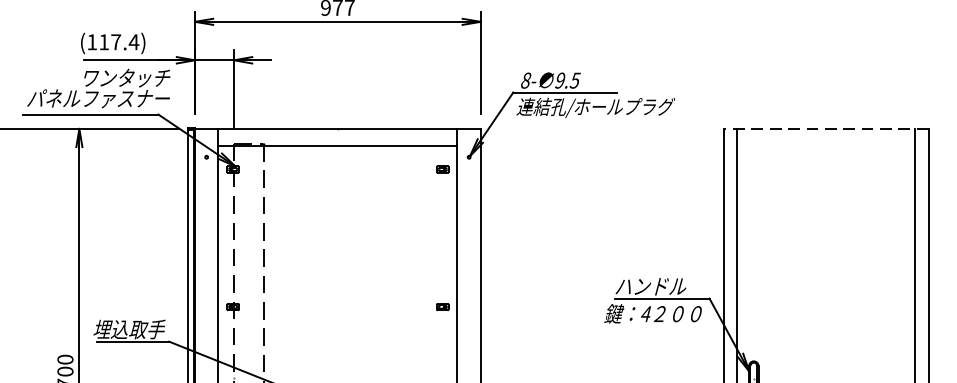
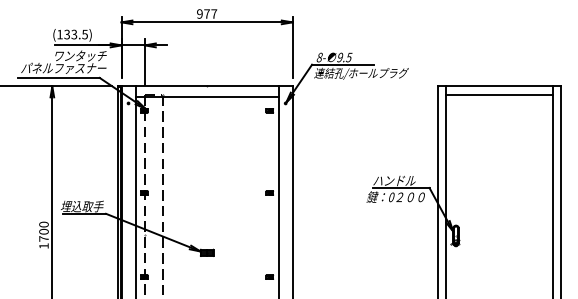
text: (119, 42) -> (76, 34), (117.4) -> (133.5)
line: (824, 128) -> (498, 86), dashed -> solid
line: (824, 143) -> (498, 95), added
text: (645, 314) -> (391, 197), 4 -> 0

